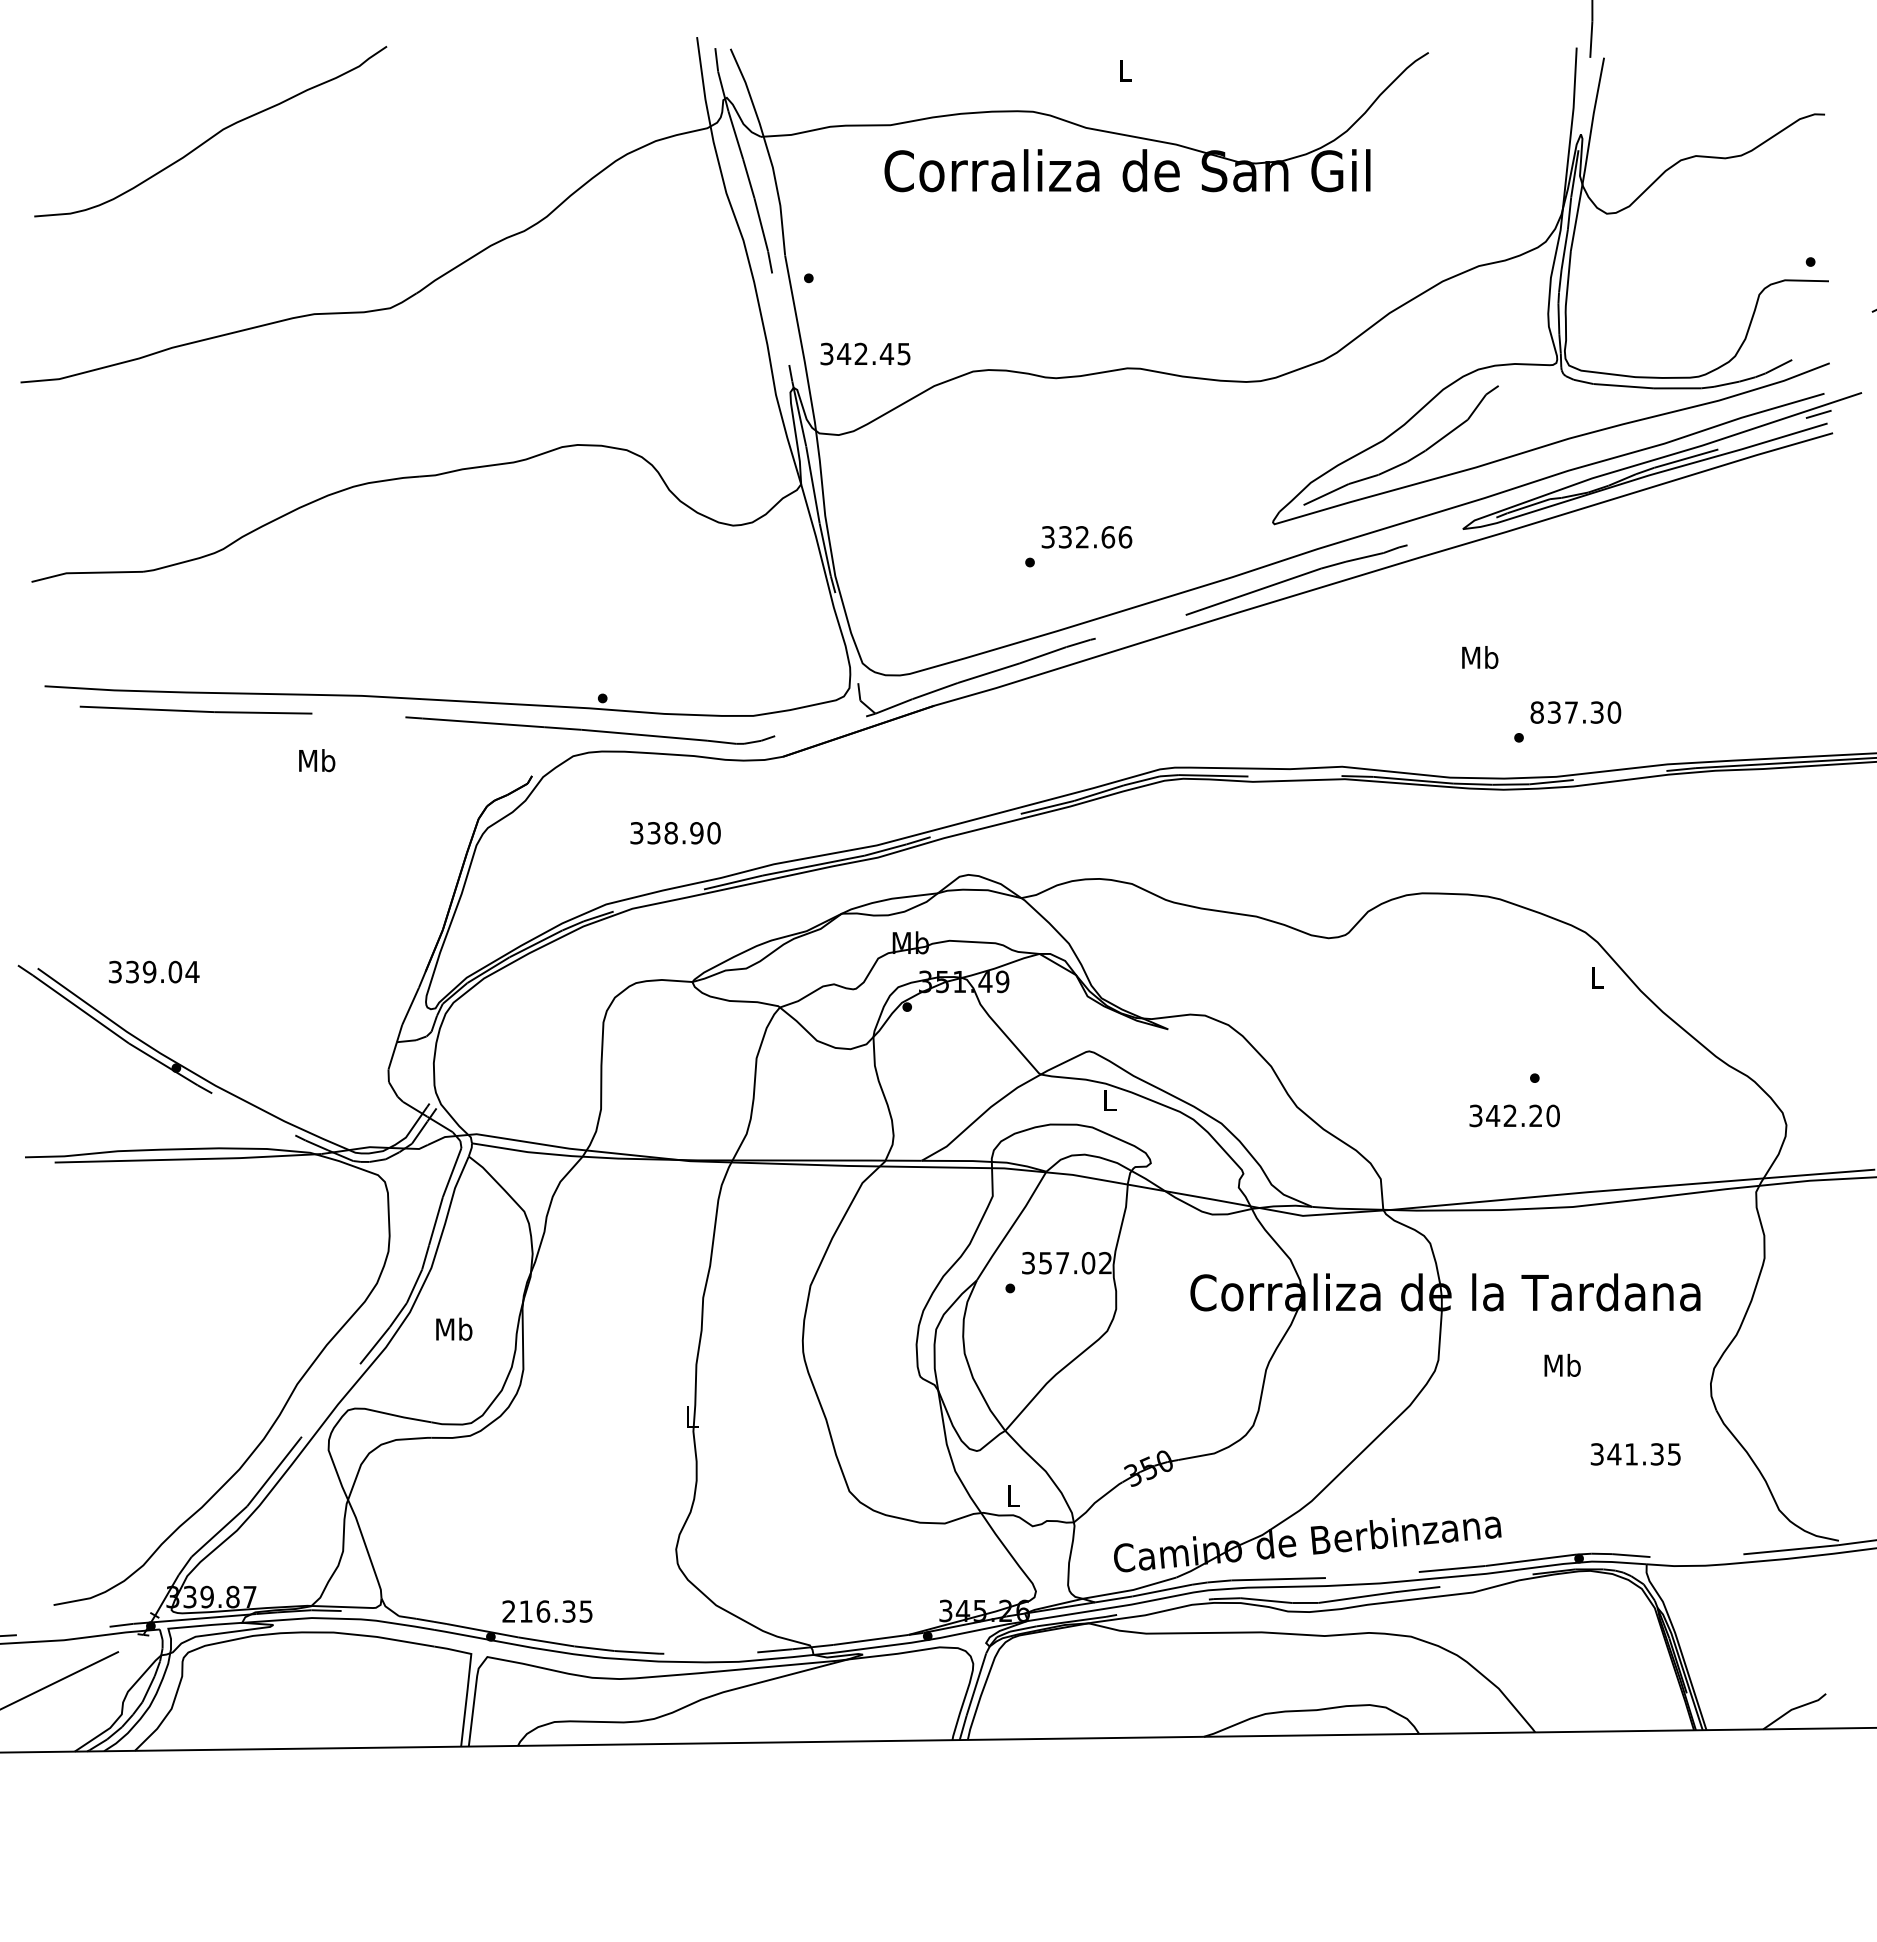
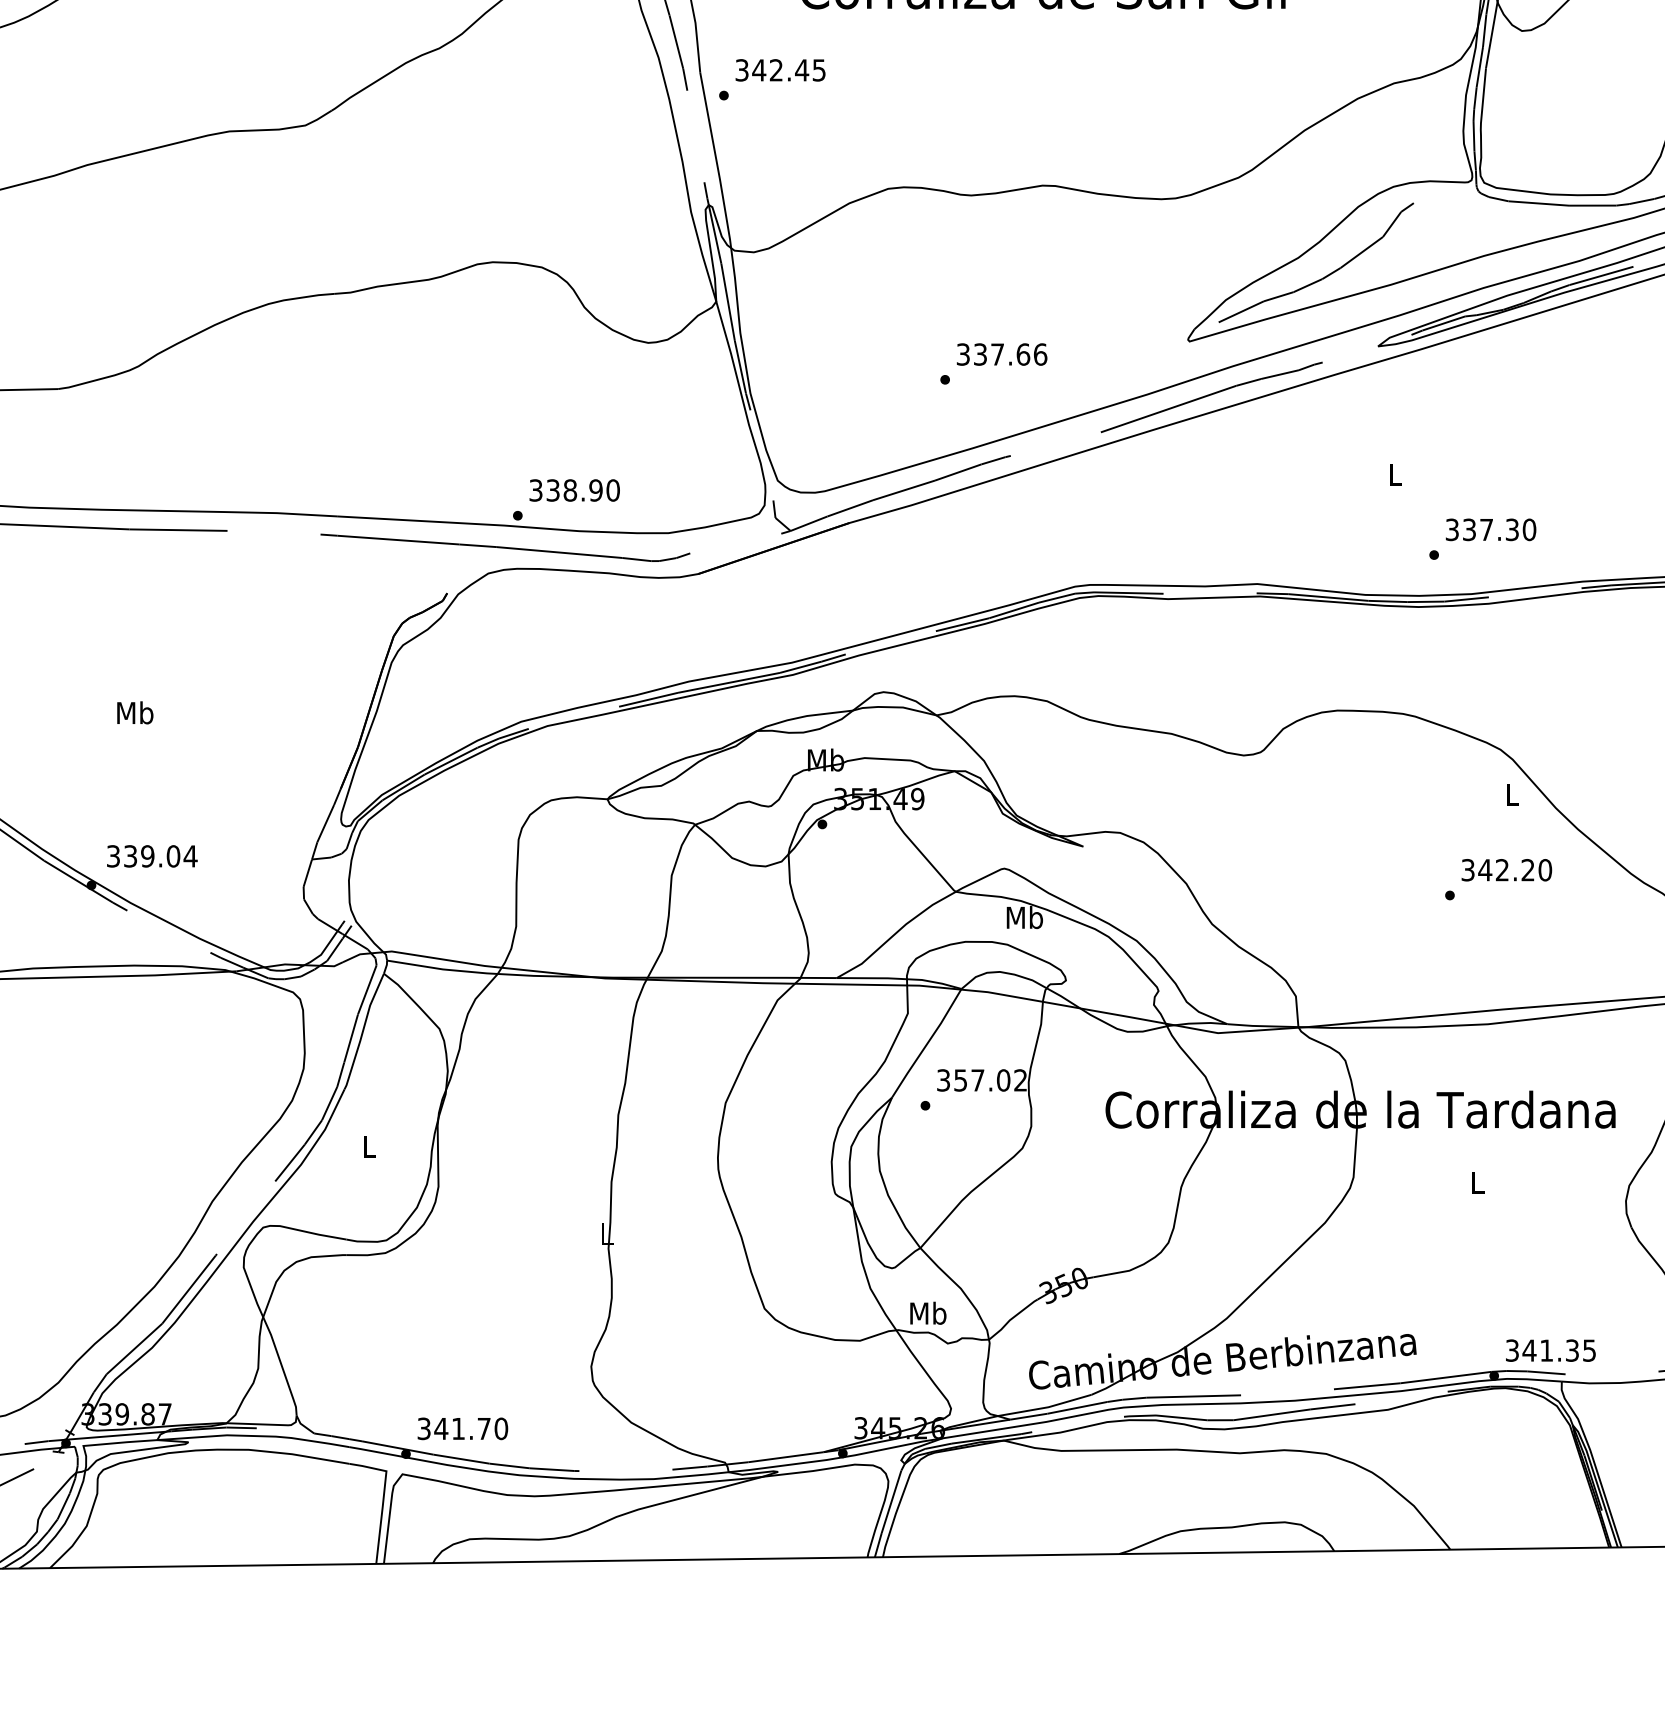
text: (865, 353) -> (780, 69), moved
text: (1082, 537) -> (997, 354), 332.66 -> 337.66
text: (1480, 657) -> (1395, 474), Mb -> L
text: (1536, 712) -> (1451, 529), 837.30 -> 337.30
text: (317, 760) -> (135, 712), moved
text: (675, 833) -> (574, 490), moved
text: (154, 971) -> (152, 855), moved
text: (1109, 1099) -> (1024, 916), L -> Mb
text: (1514, 1115) -> (1506, 869), moved
text: (454, 1328) -> (369, 1145), Mb -> L
text: (1562, 1364) -> (1477, 1181), Mb -> L
text: (1635, 1454) -> (1550, 1350), moved
text: (1013, 1495) -> (928, 1312), L -> Mb
text: (547, 1611) -> (462, 1428), 216.35 -> 341.70

